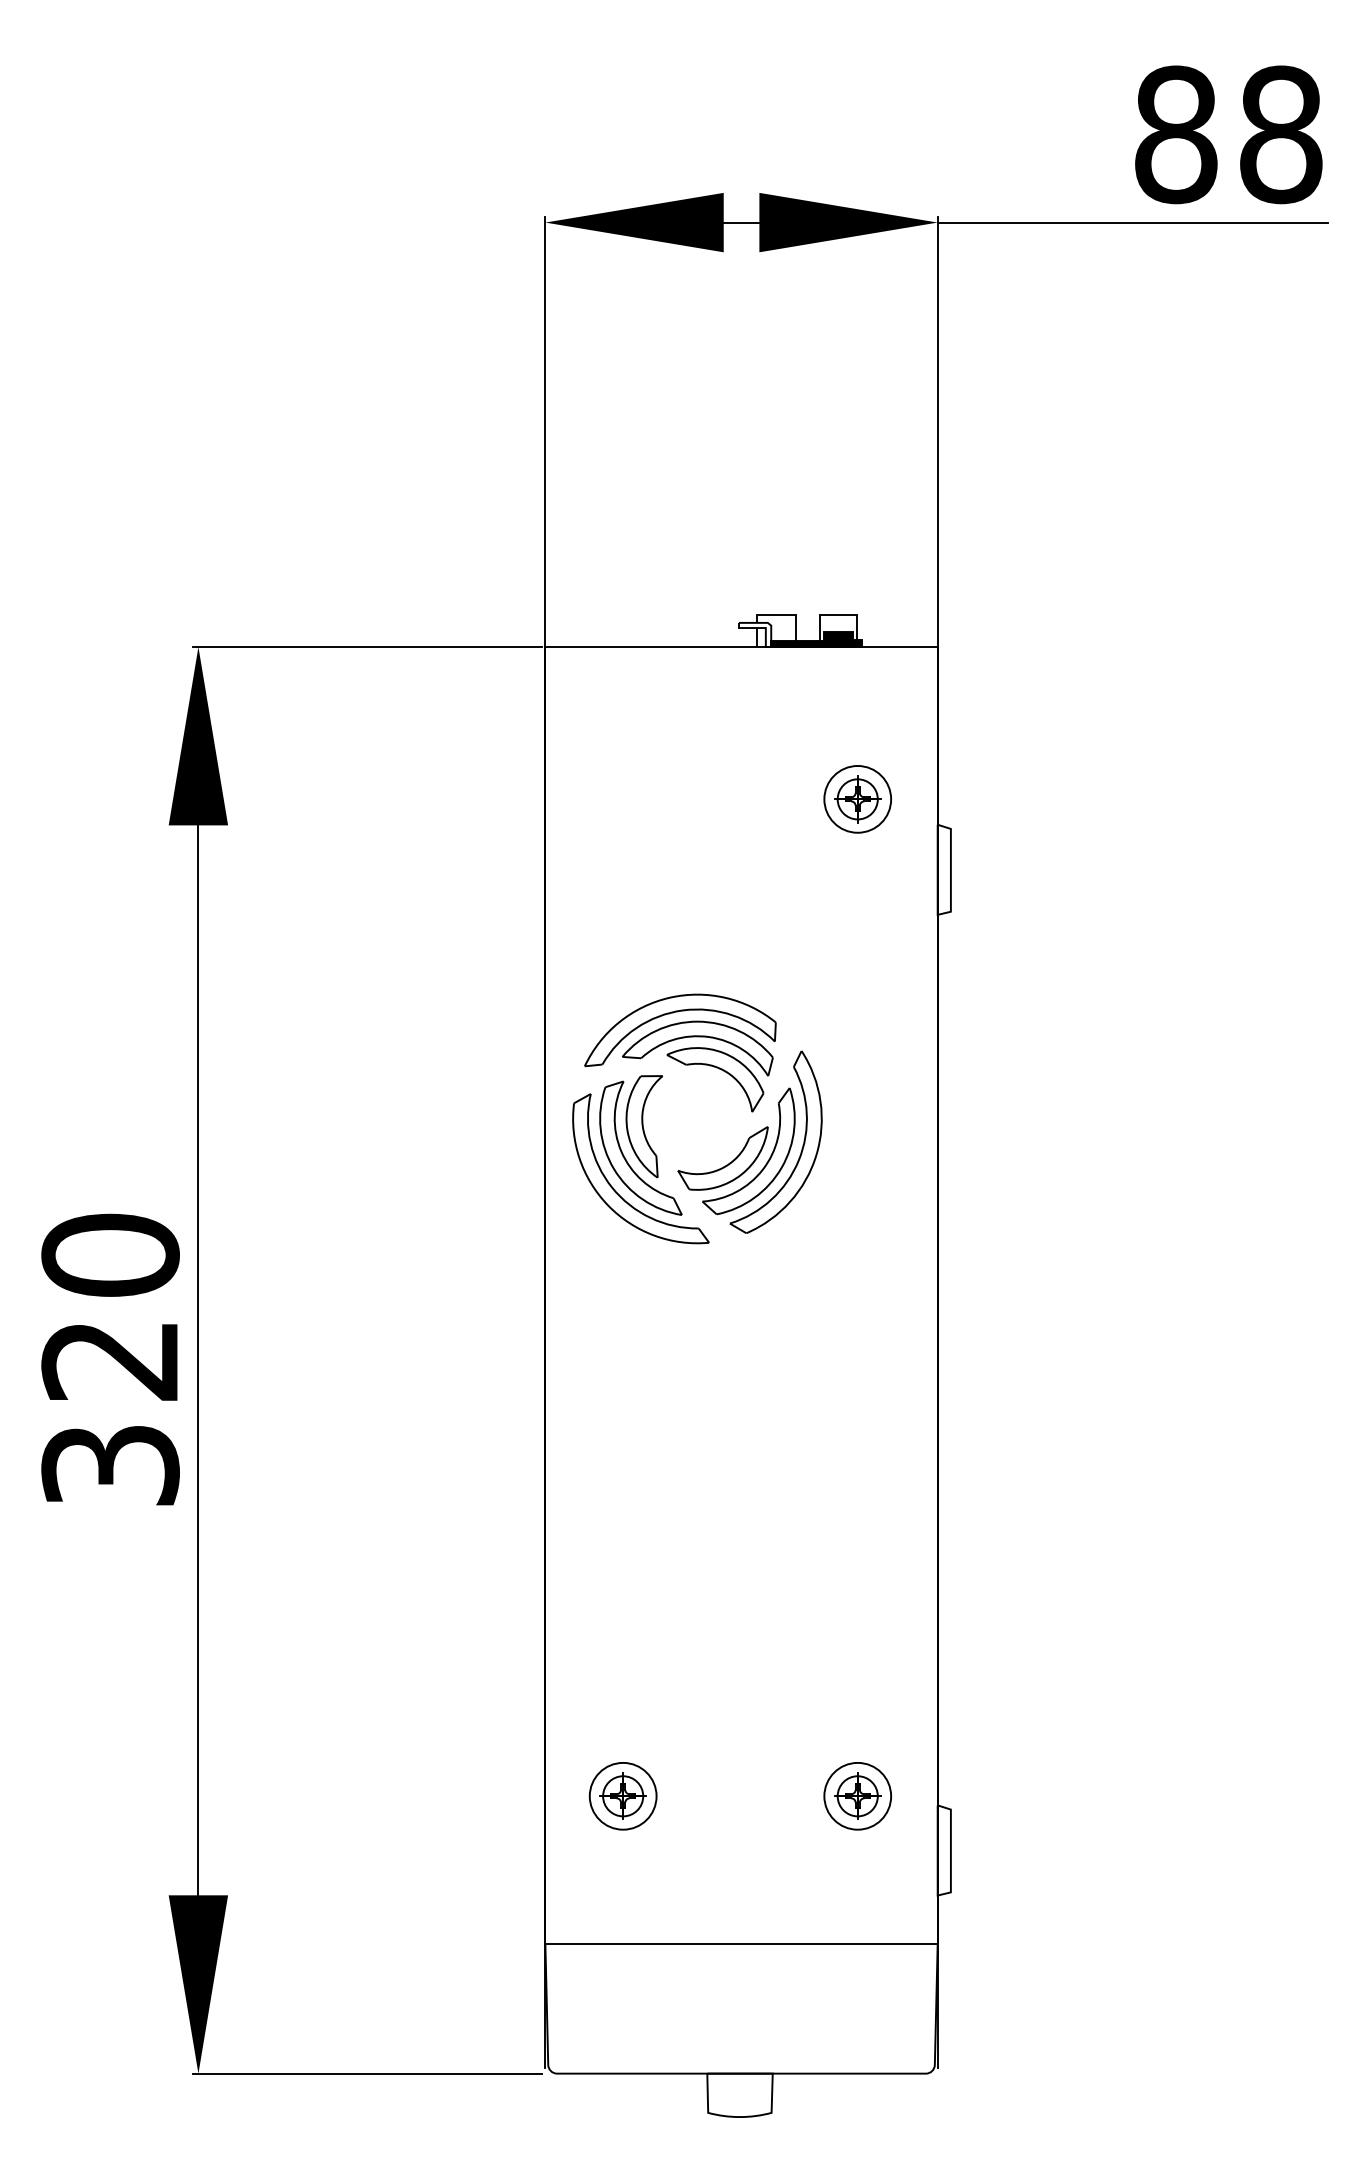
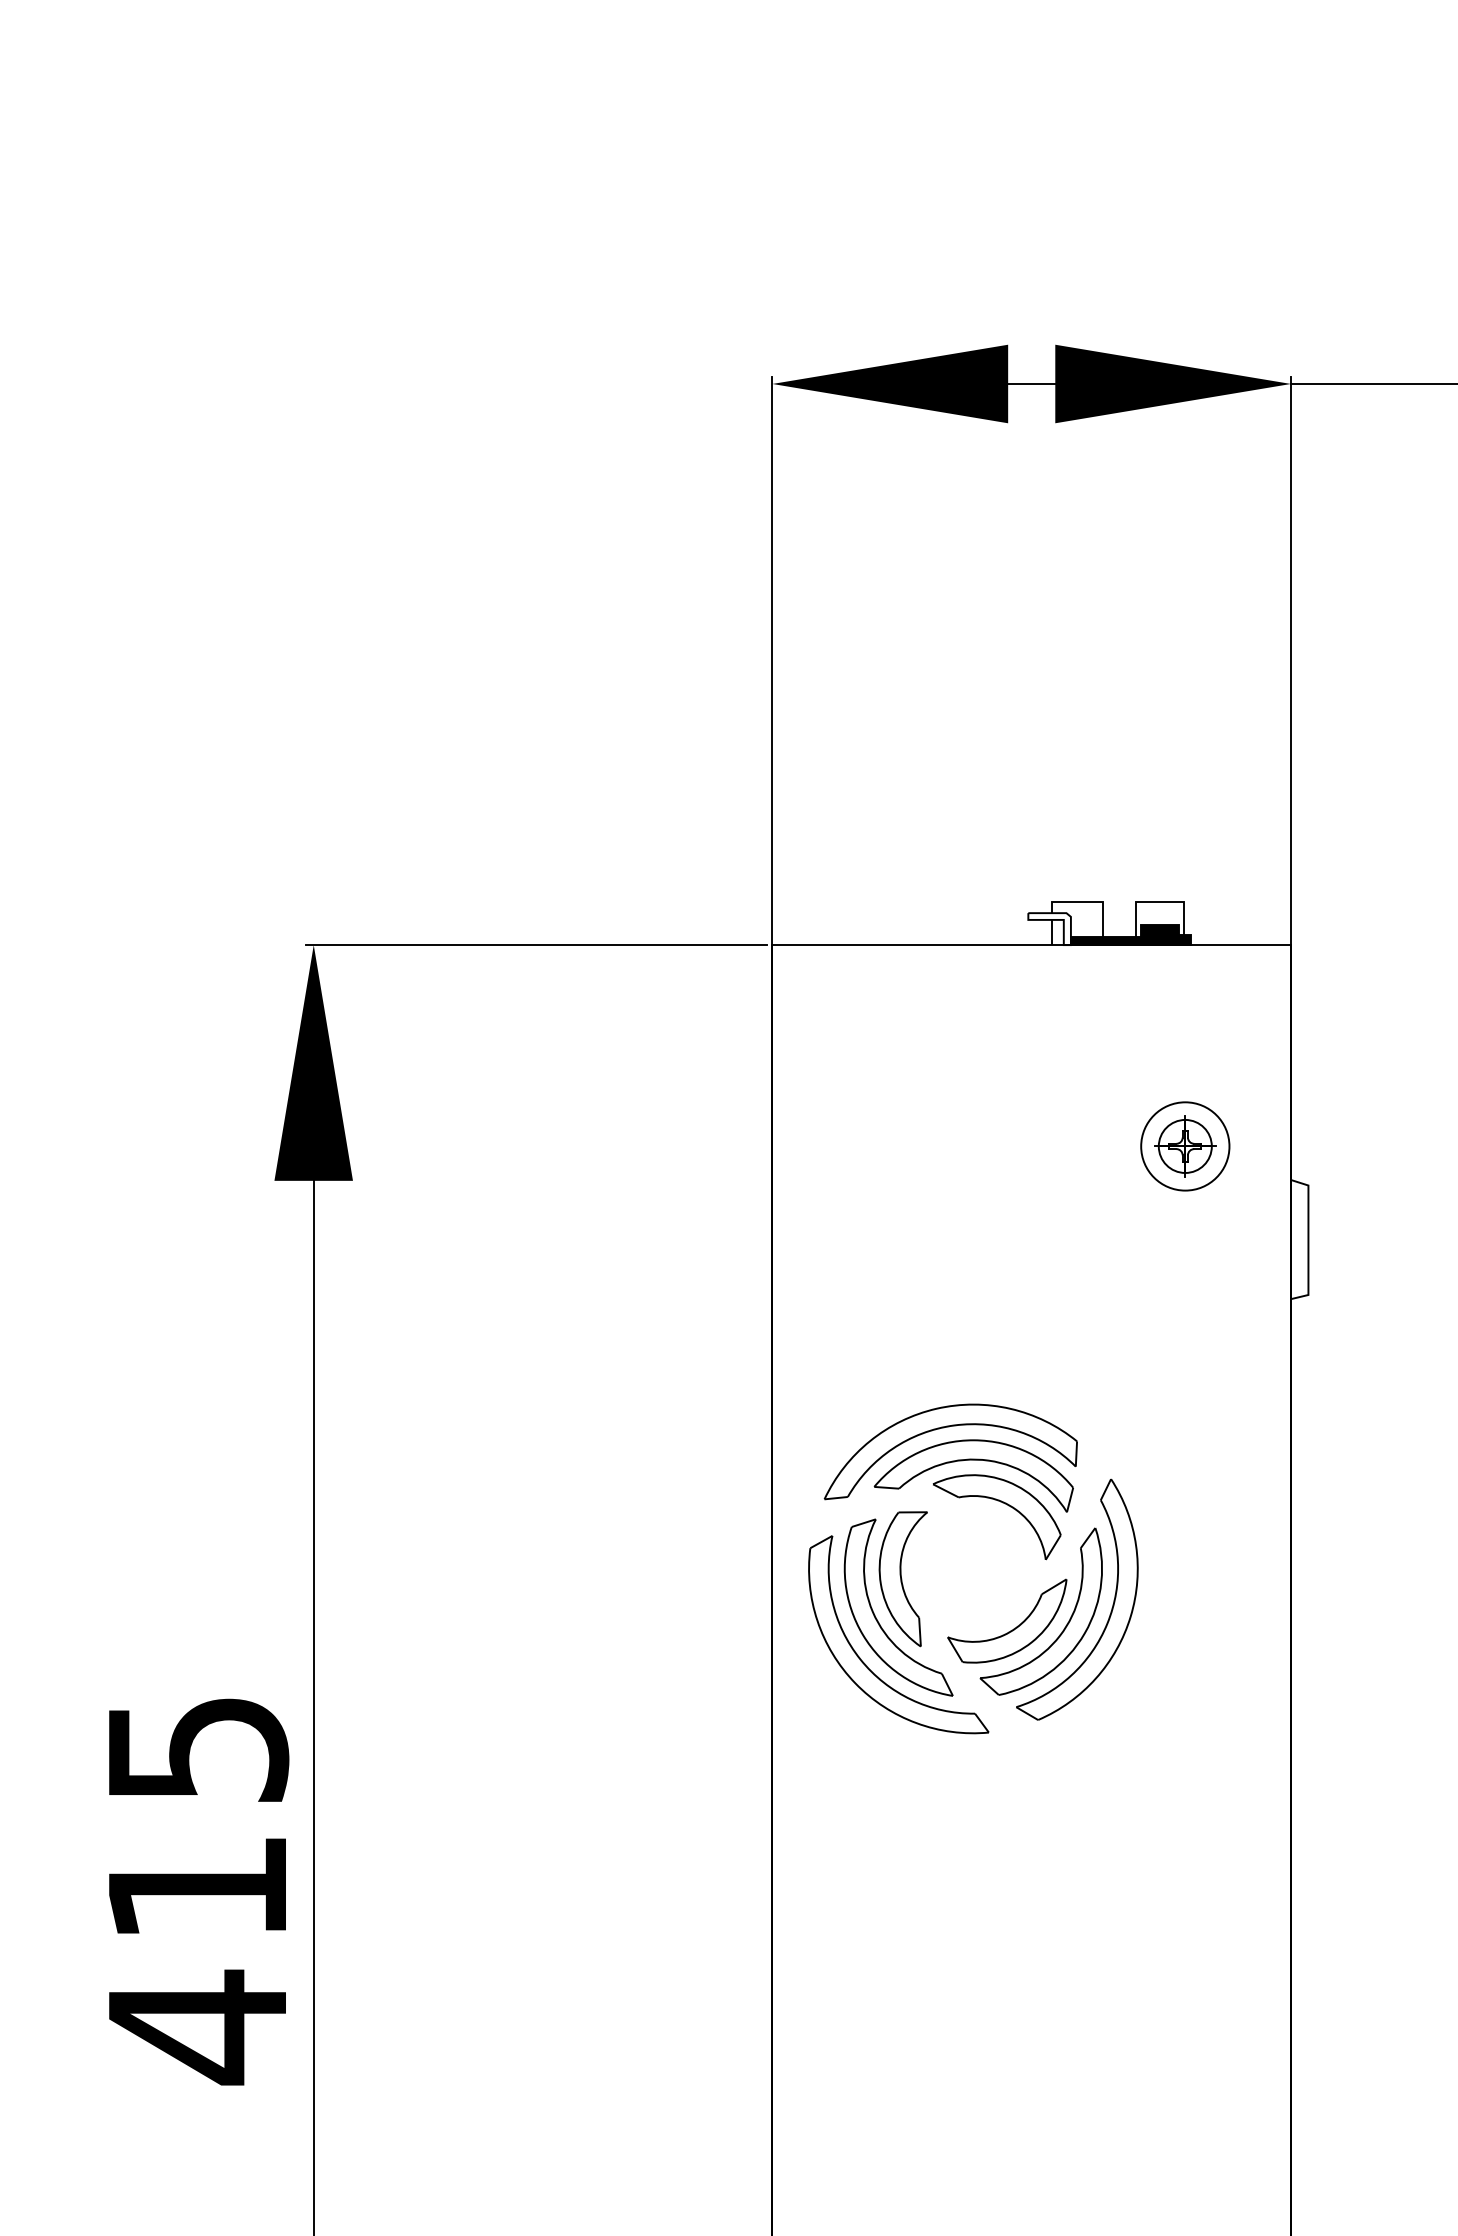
text: (110, 1361) -> (197, 1889), 320 -> 415

